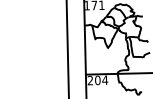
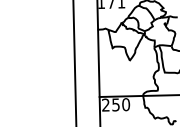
text: (101, 80) -> (121, 105), 204 -> 250

